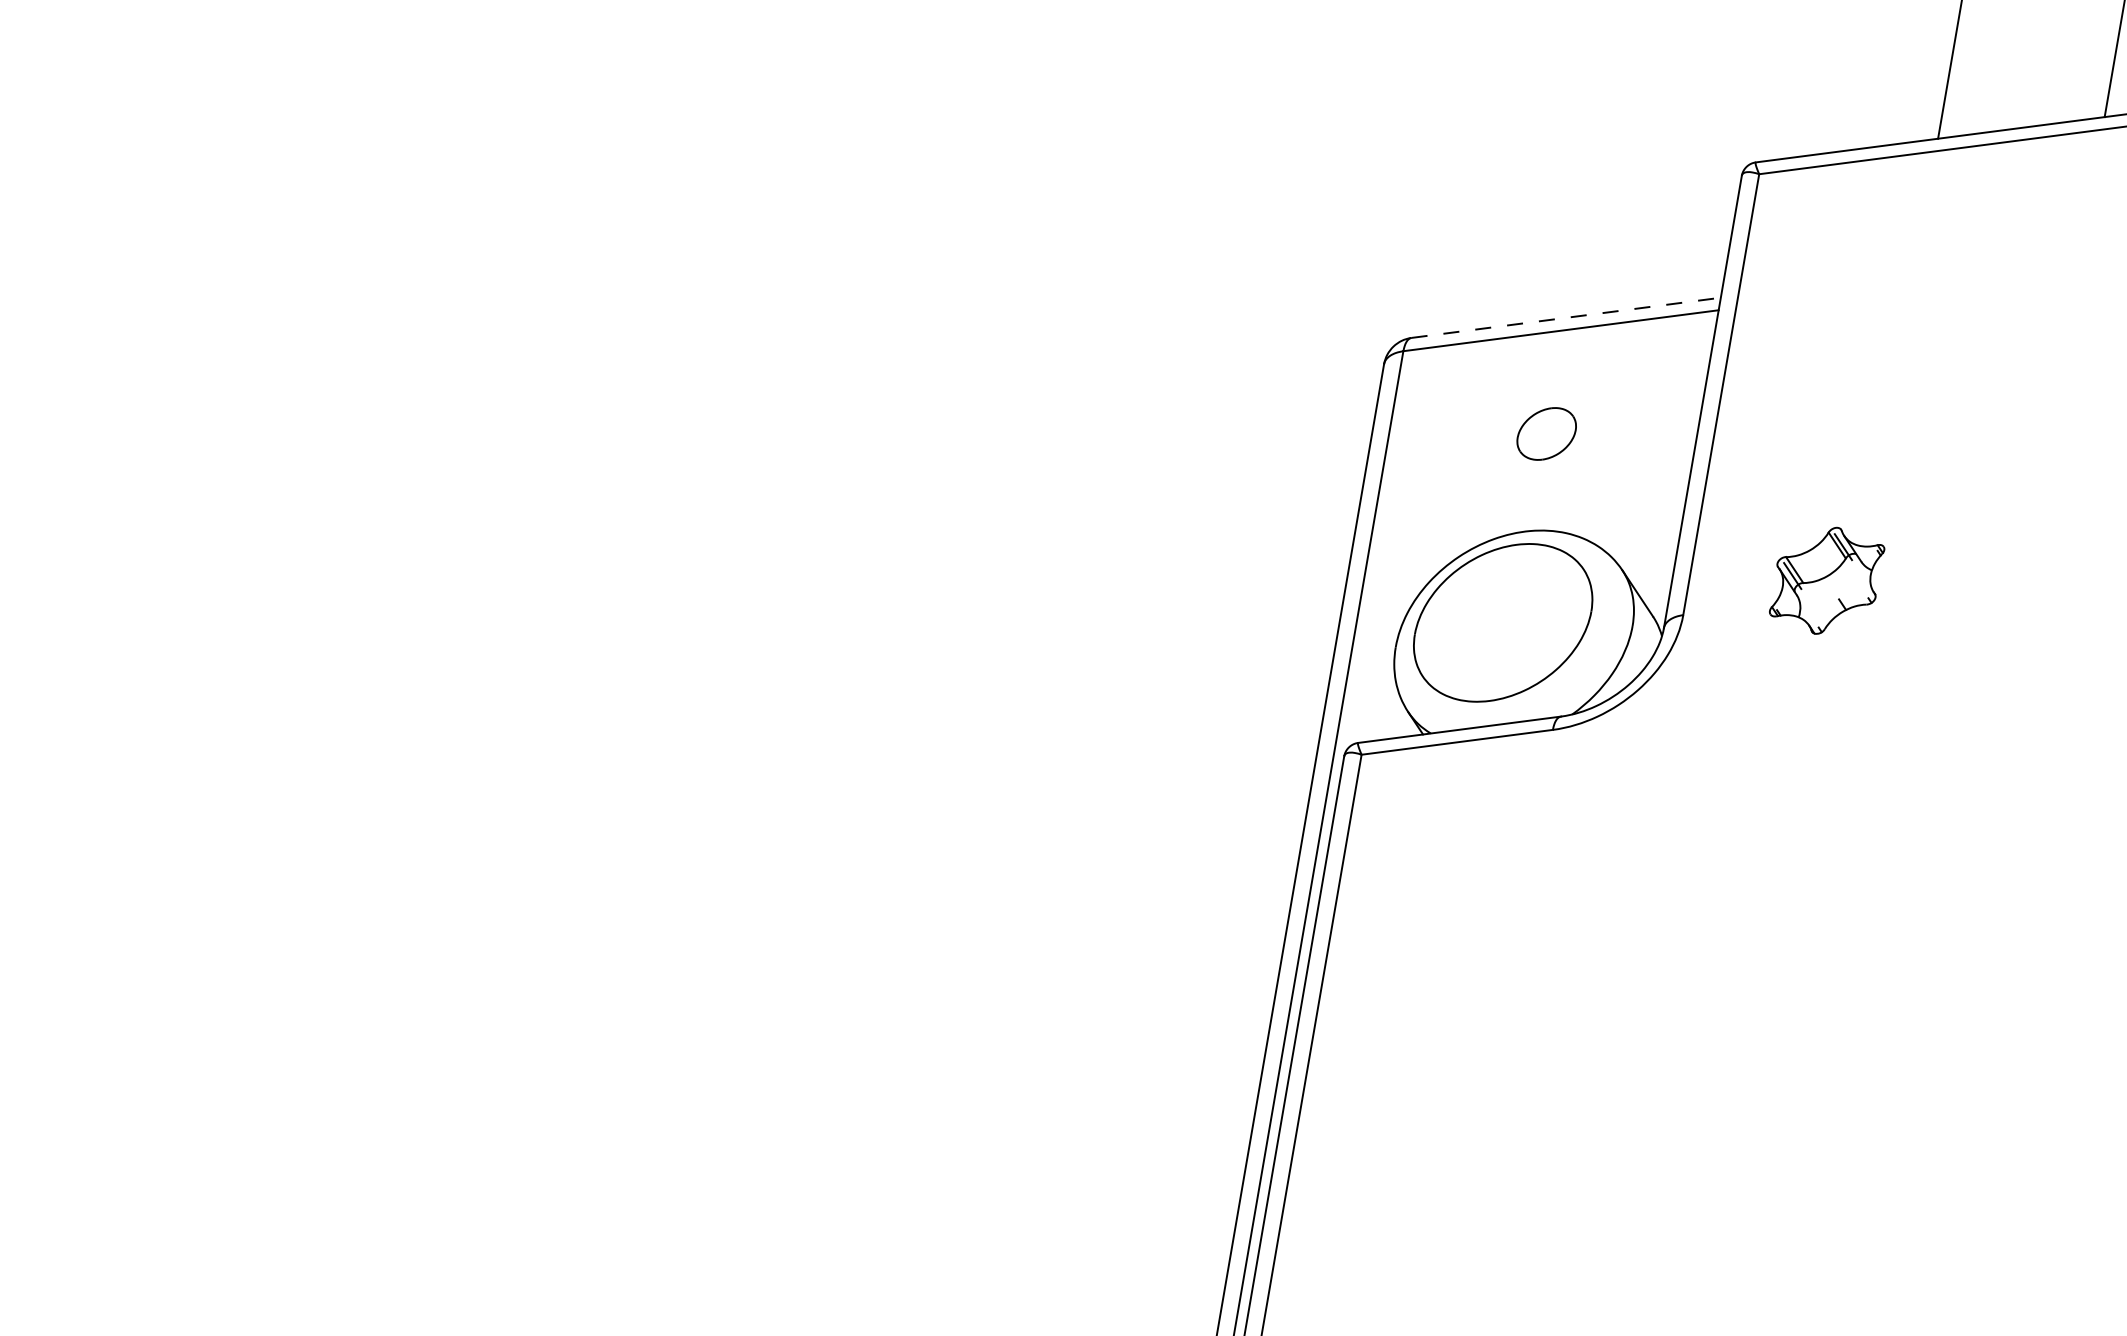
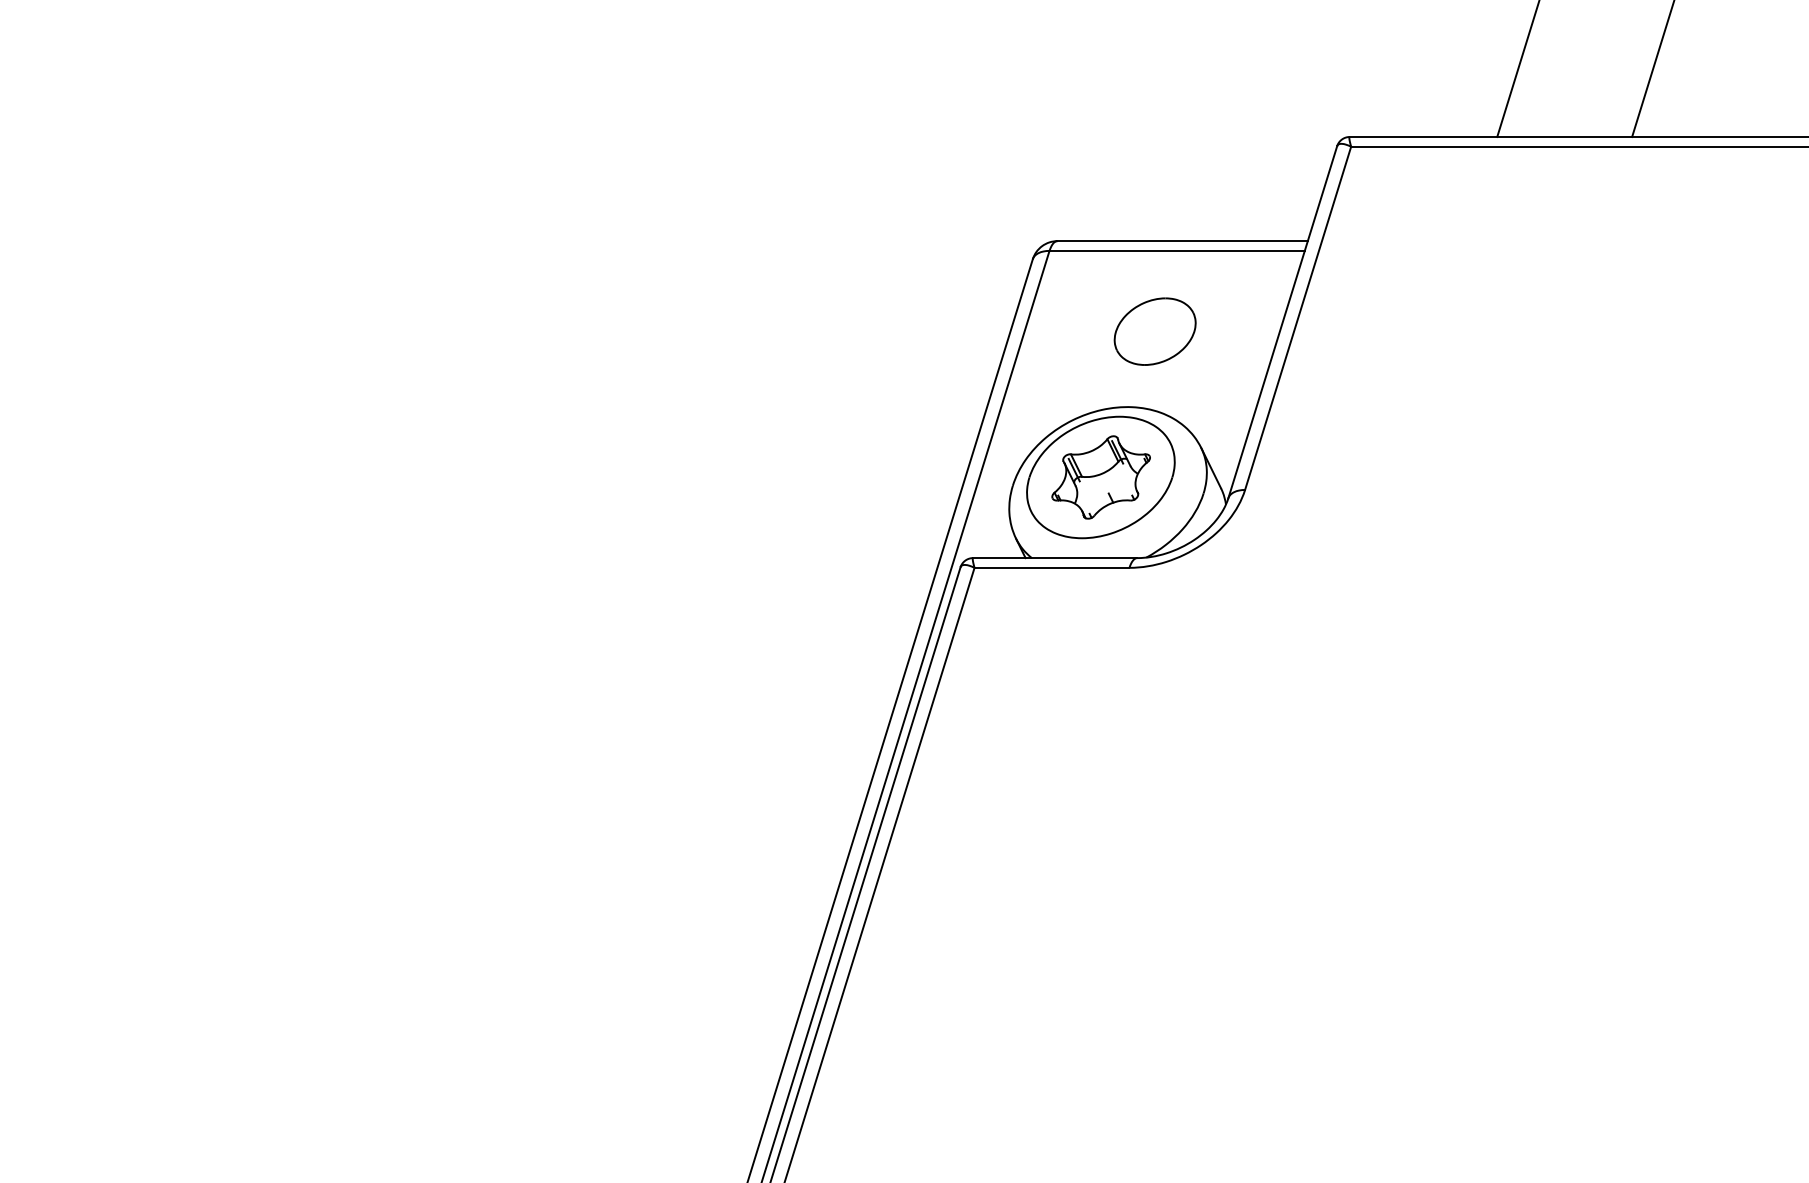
line: (1567, 318) -> (1183, 241), dashed -> solid
part: (1545, 433) -> (1154, 331), size x1.67
part: (1826, 580) -> (1100, 477), moved

